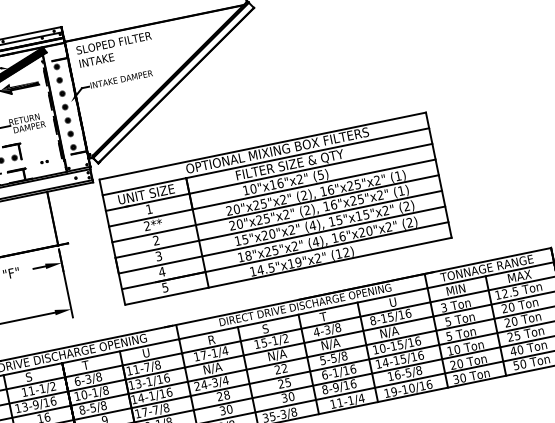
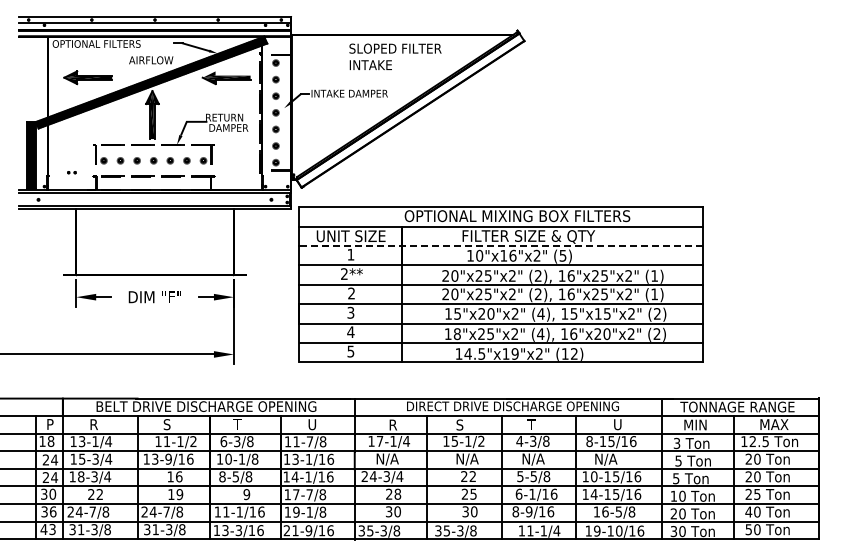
text: (115, 49) -> (395, 56), moved
part: (44, 161) -> (237, 172), removed
line: (269, 177) -> (501, 246), solid -> dashed

